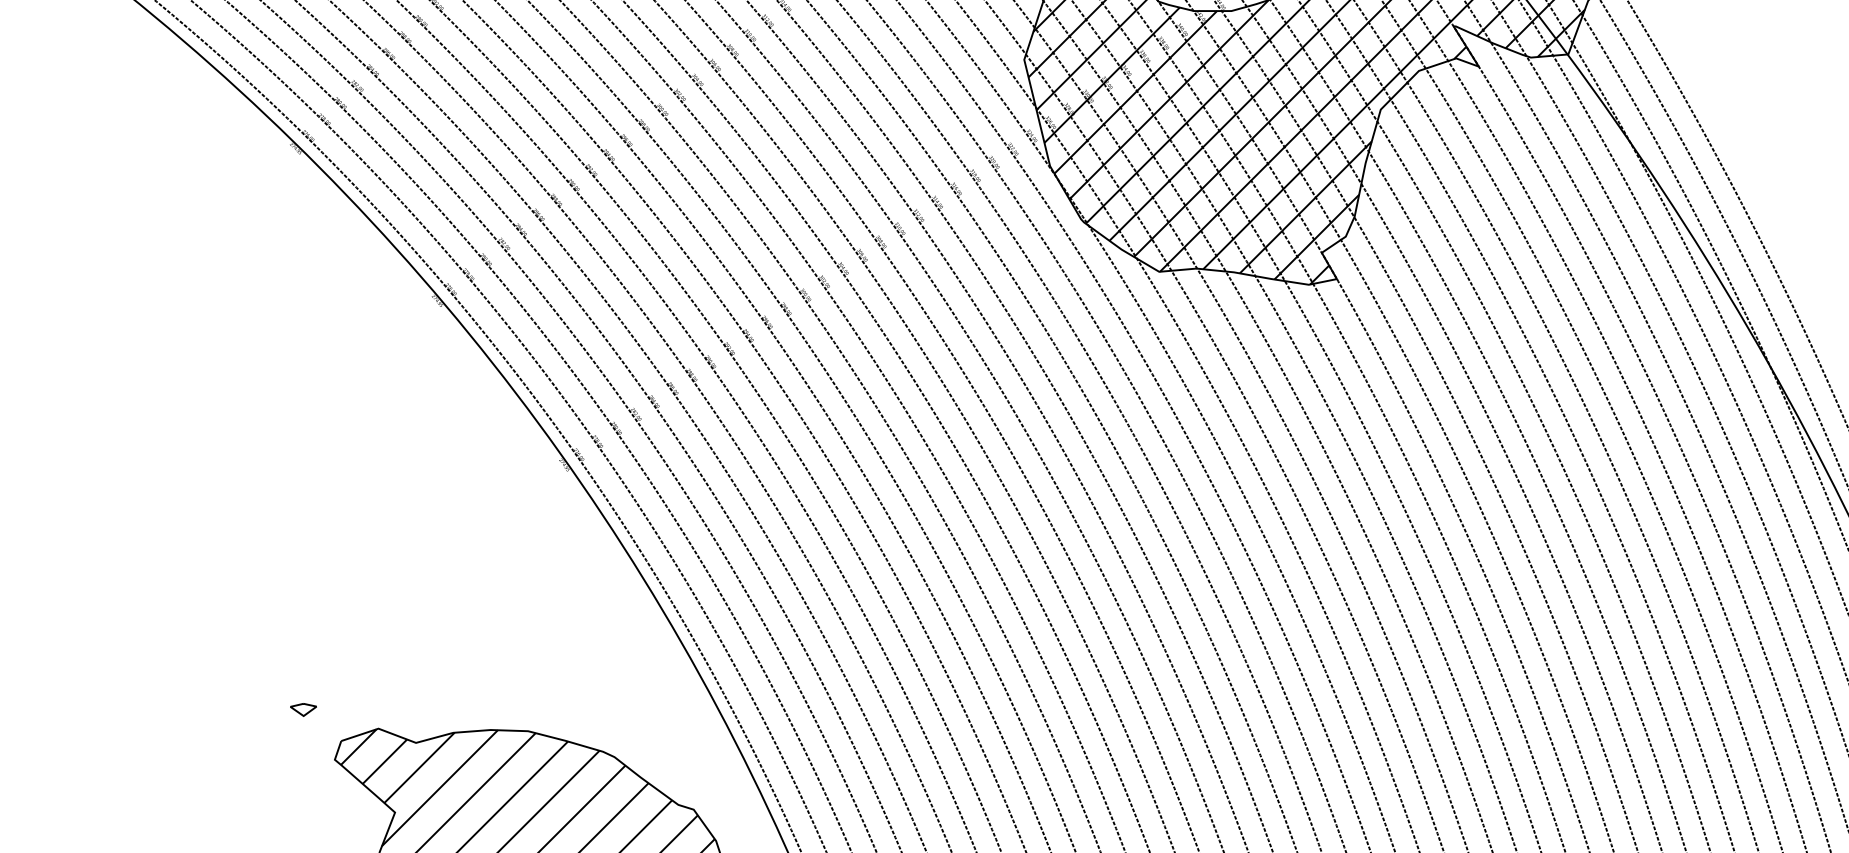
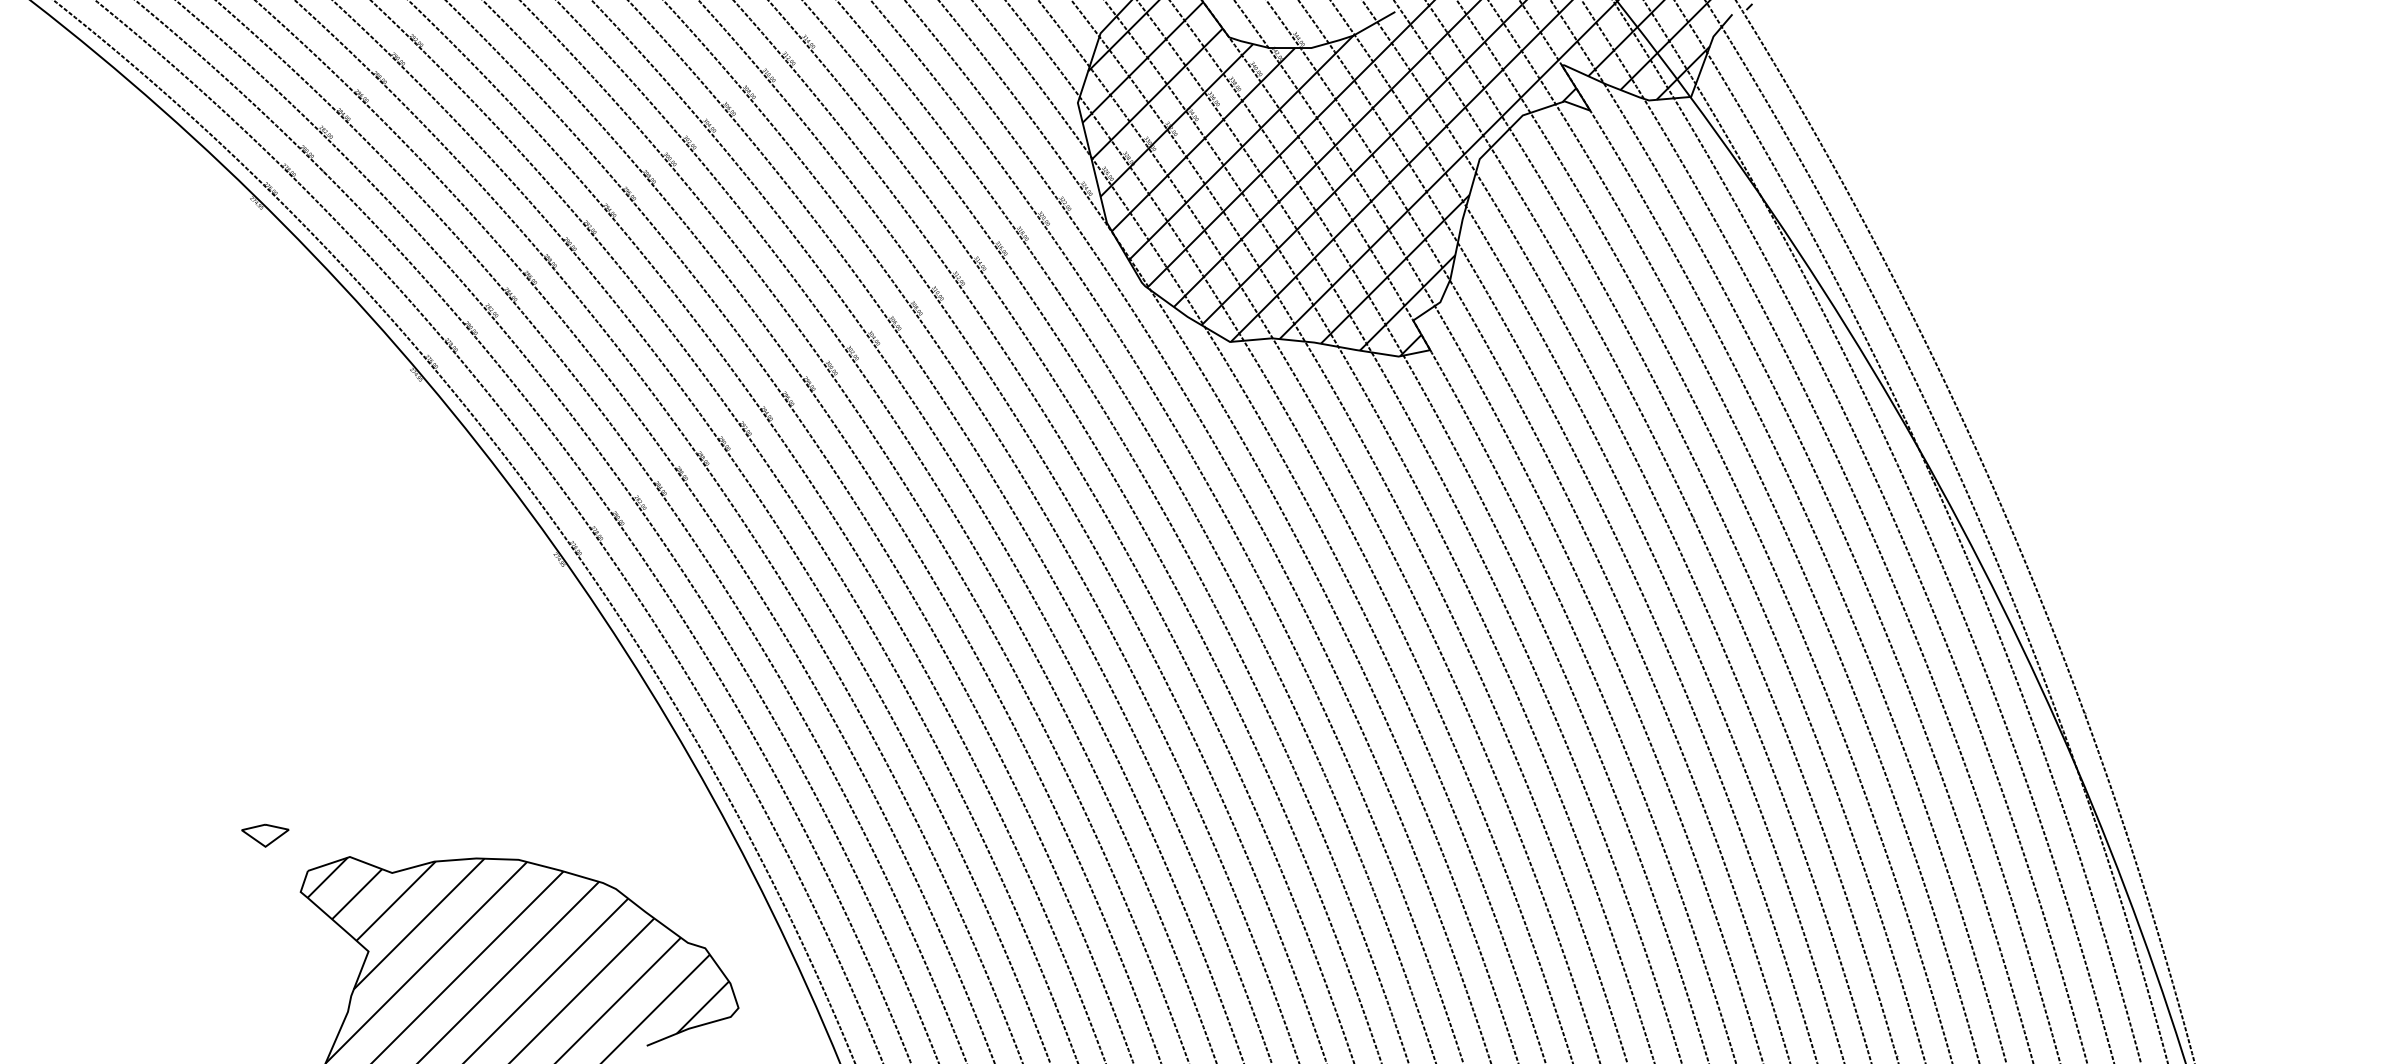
part: (303, 709) -> (265, 835), size x1.6

